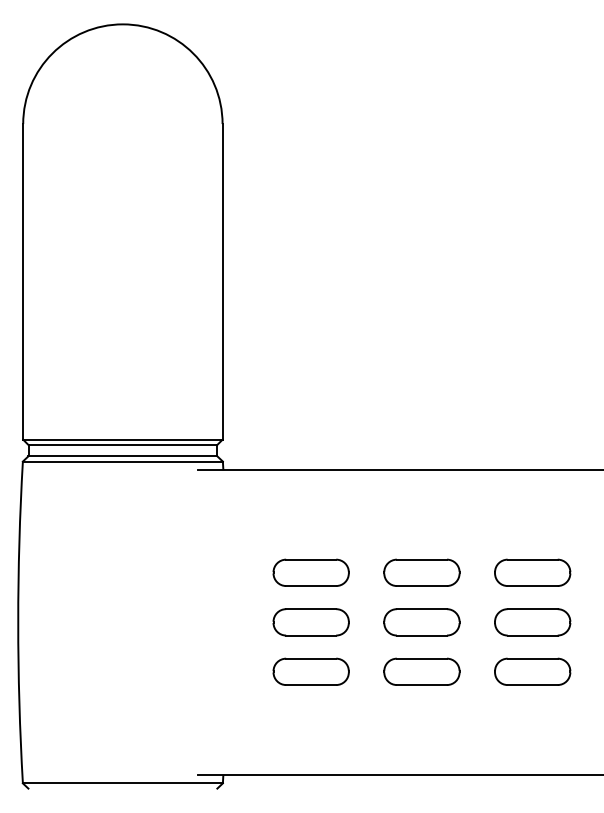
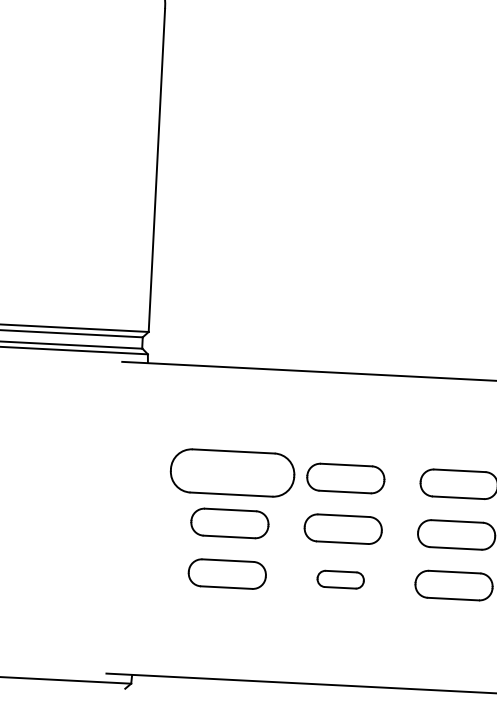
part: (310, 572) -> (231, 472), size x1.6
part: (421, 671) -> (340, 579), size x0.6

